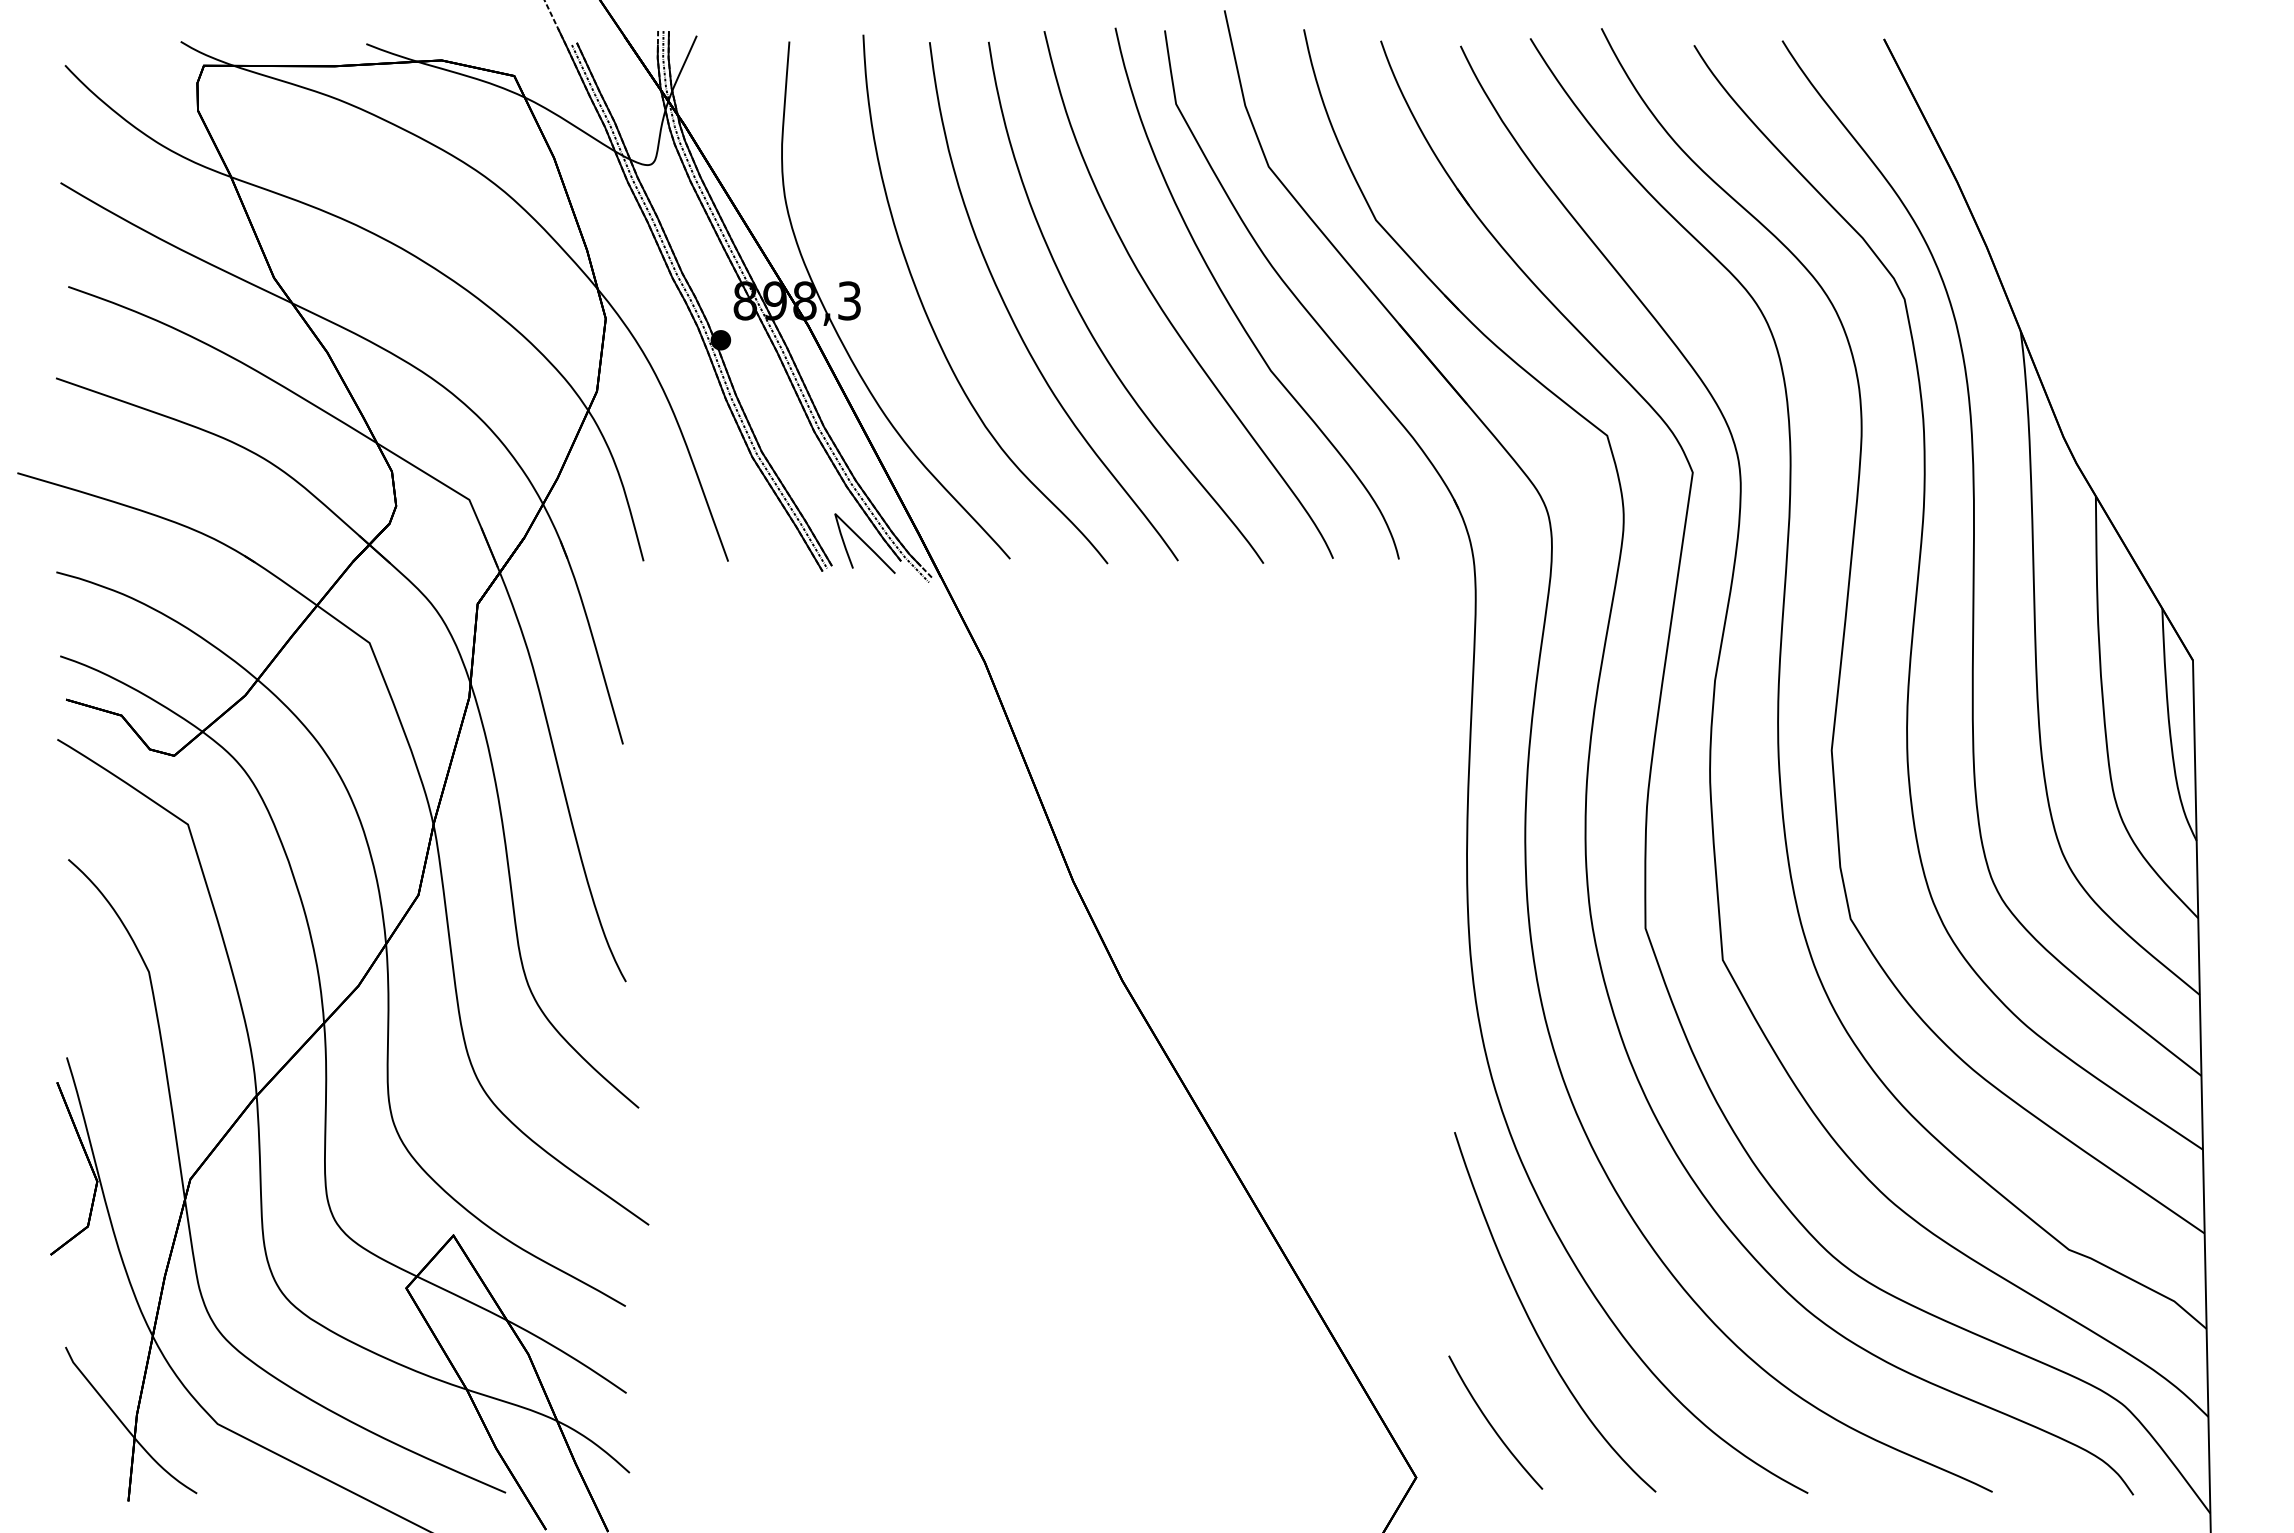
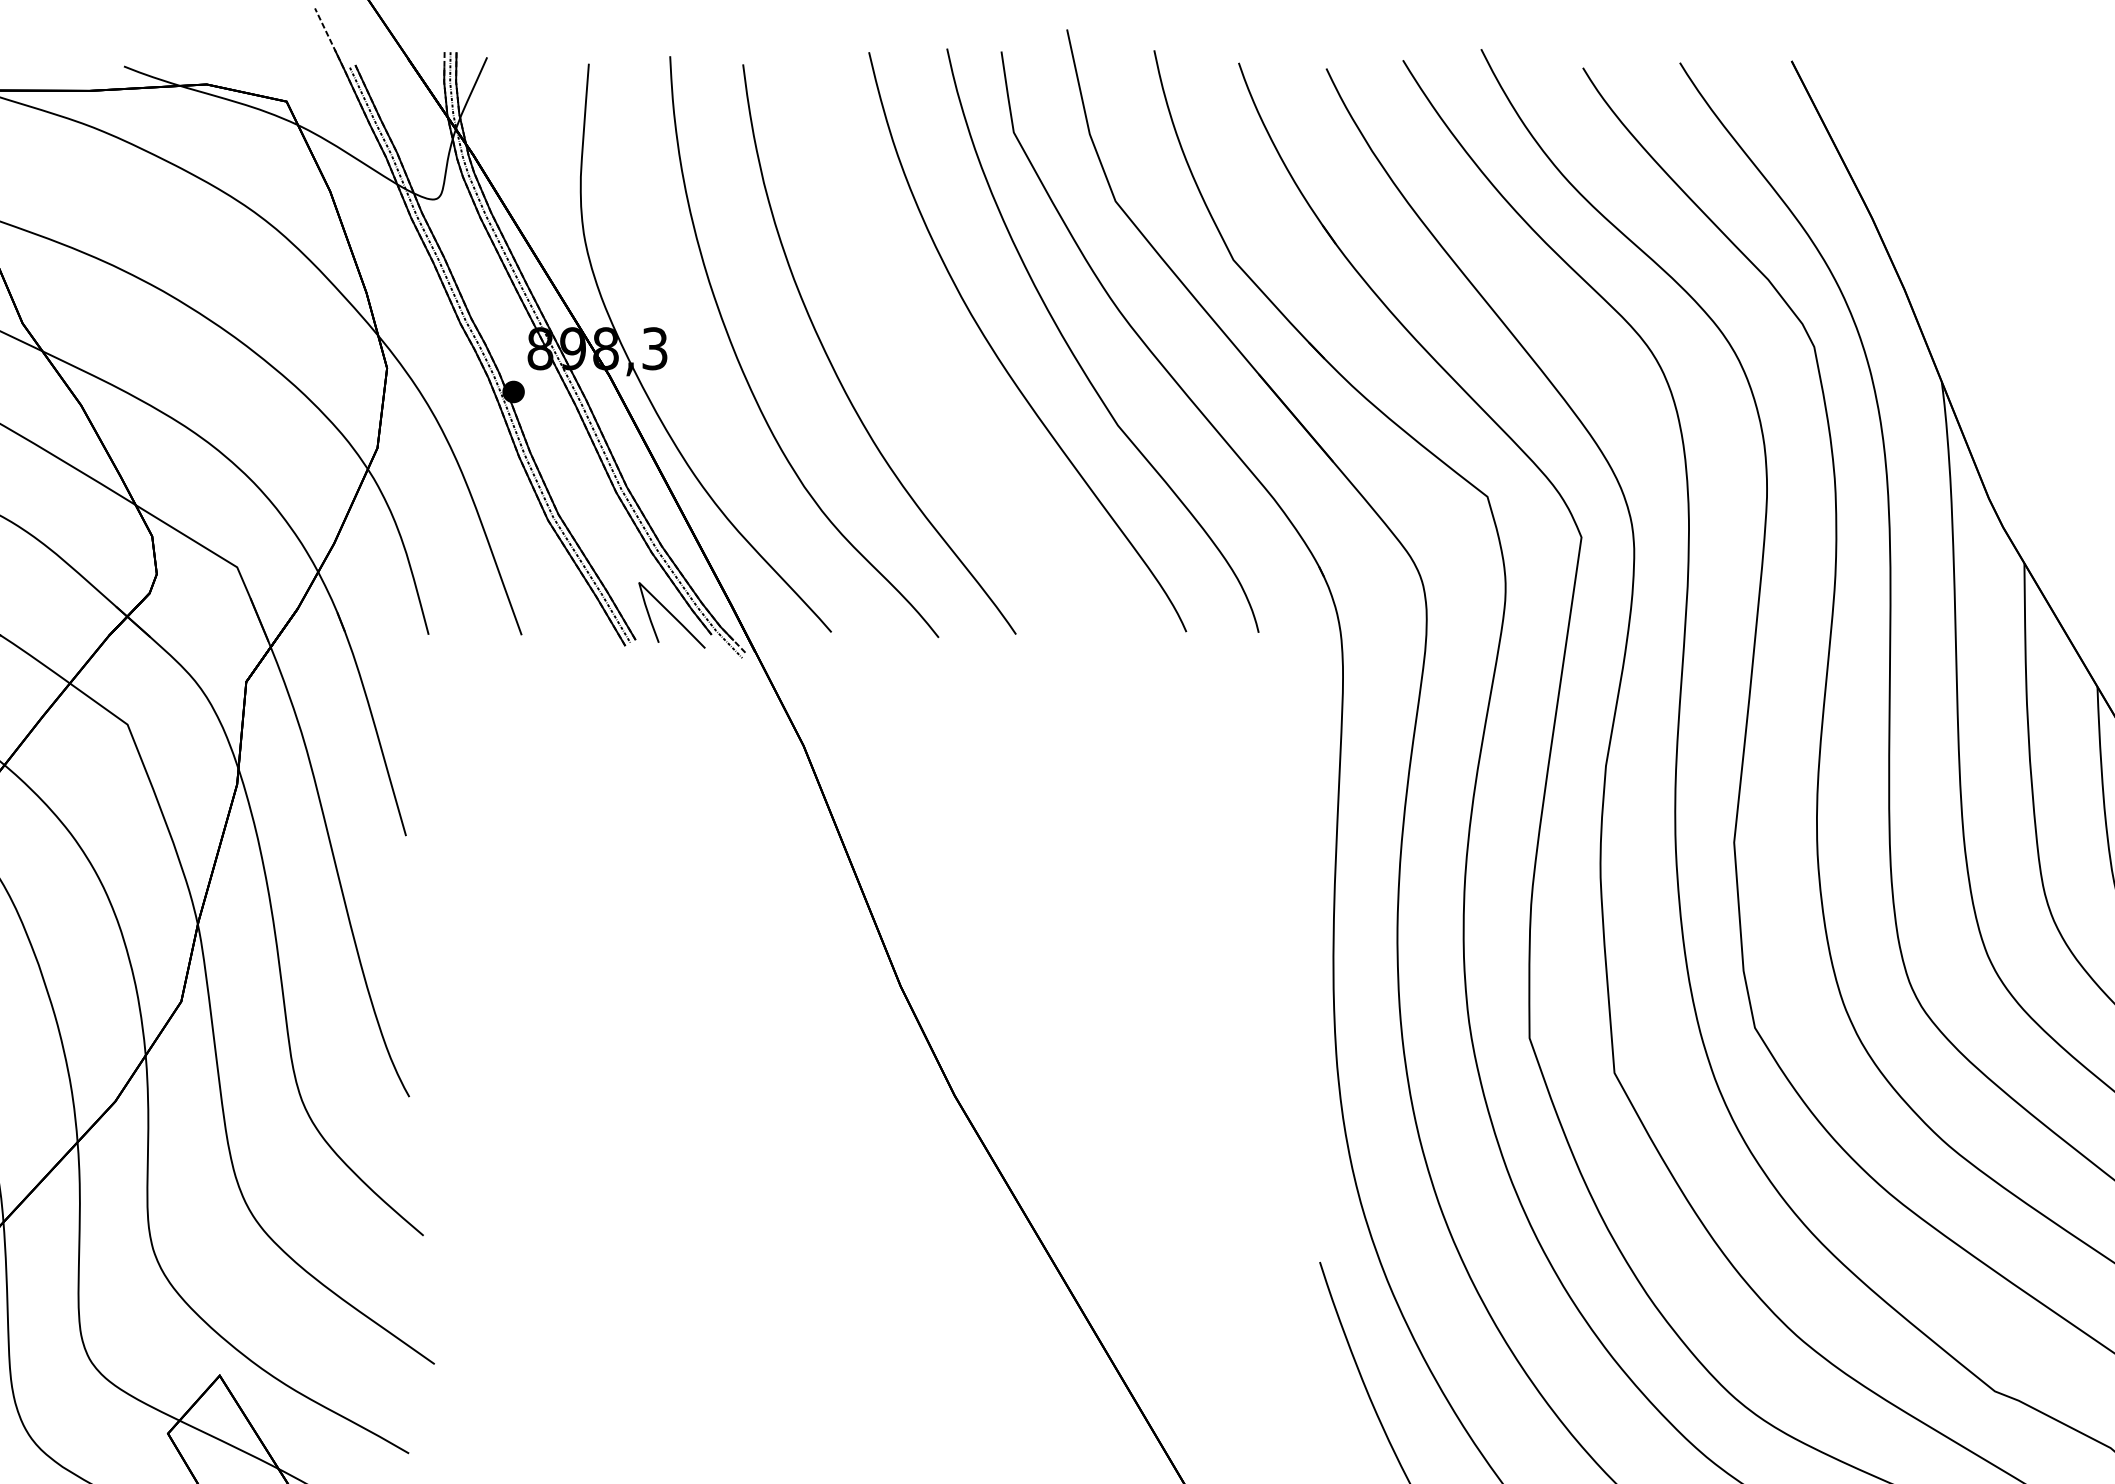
curve: (1086, 323) -> (915, 373), removed

